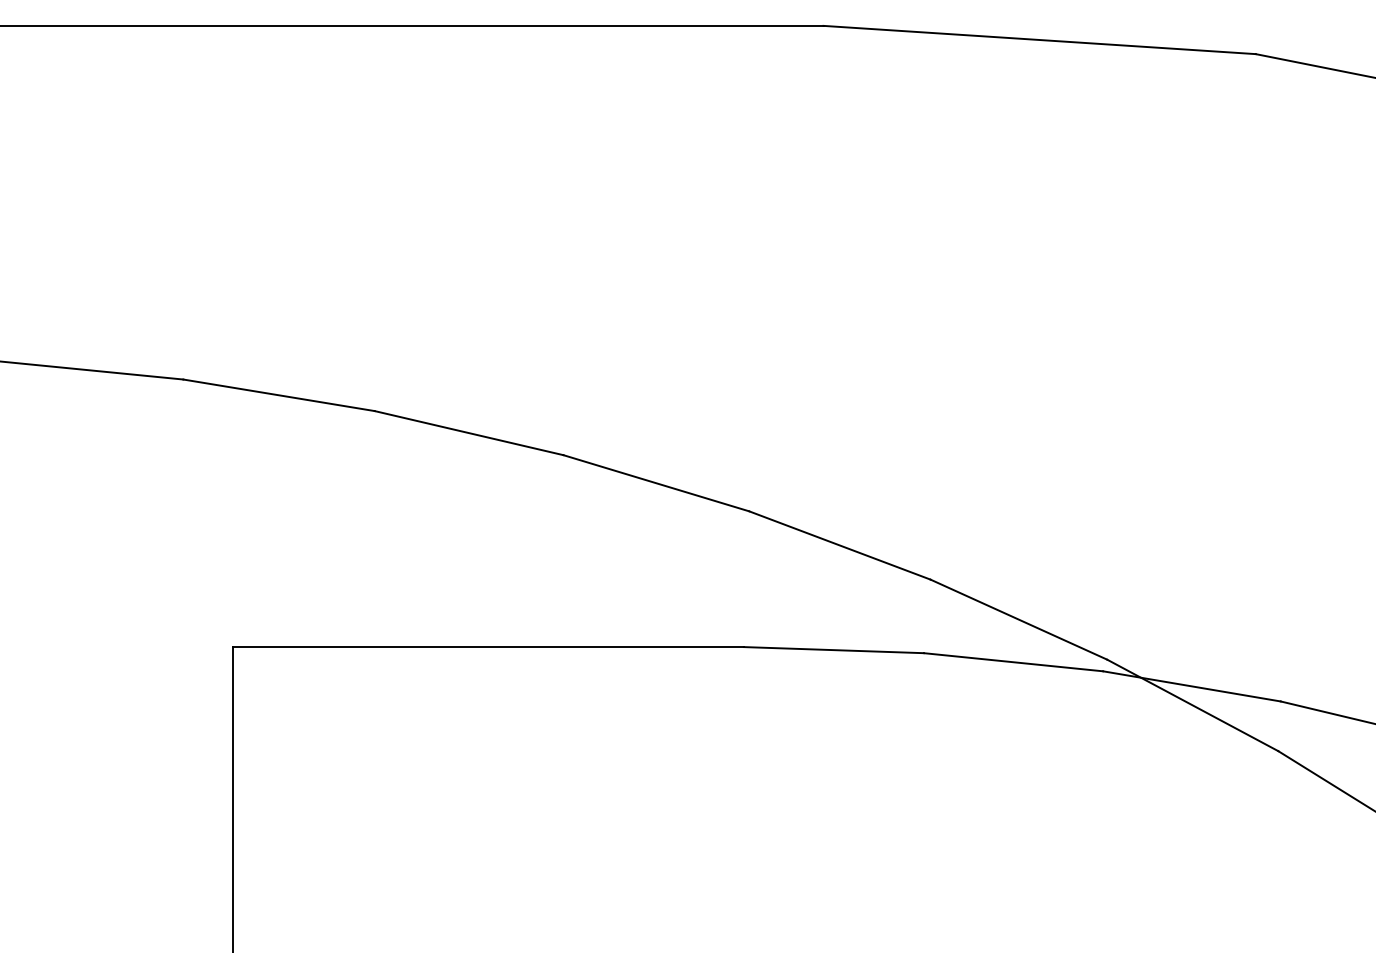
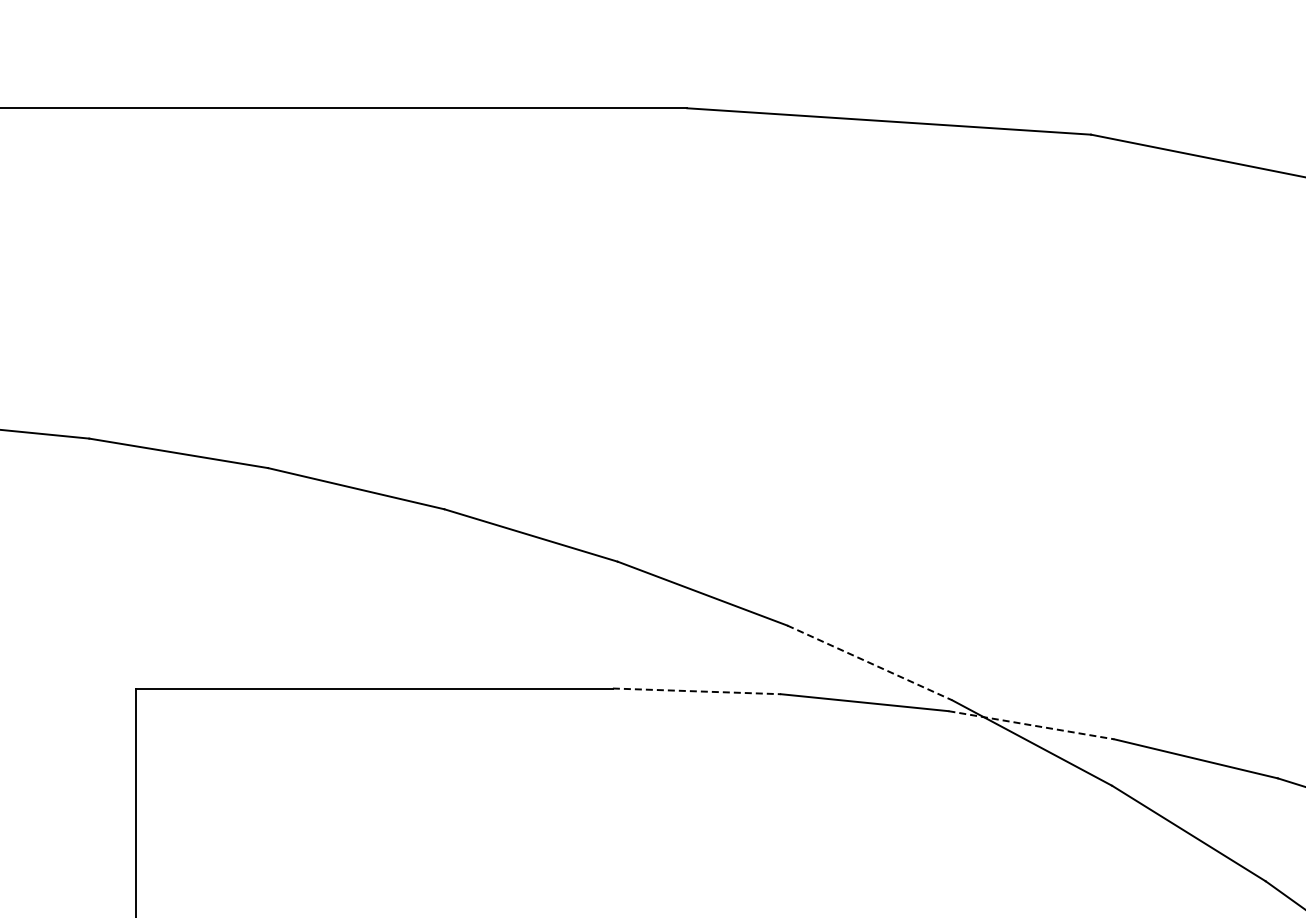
line: (1018, 619) -> (869, 662), solid -> dashed
line: (834, 650) -> (697, 691), solid -> dashed
line: (1192, 686) -> (1031, 725), solid -> dashed

